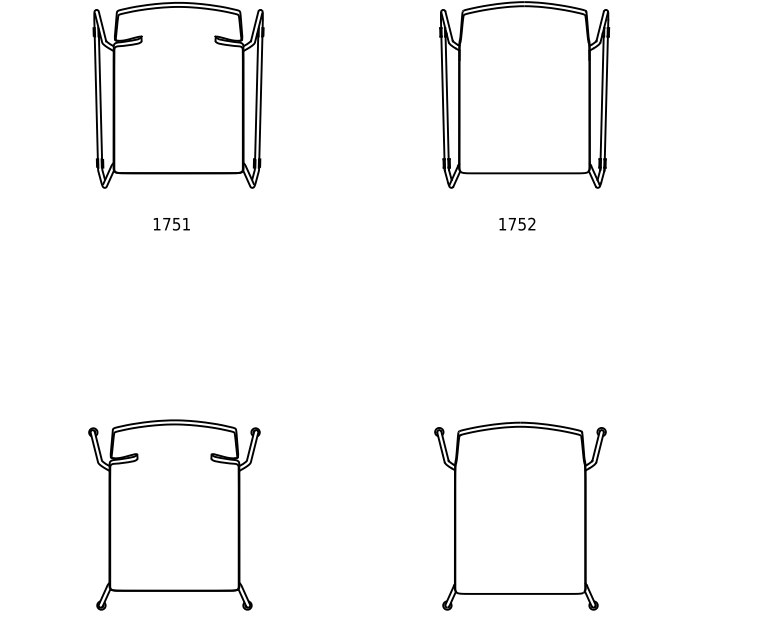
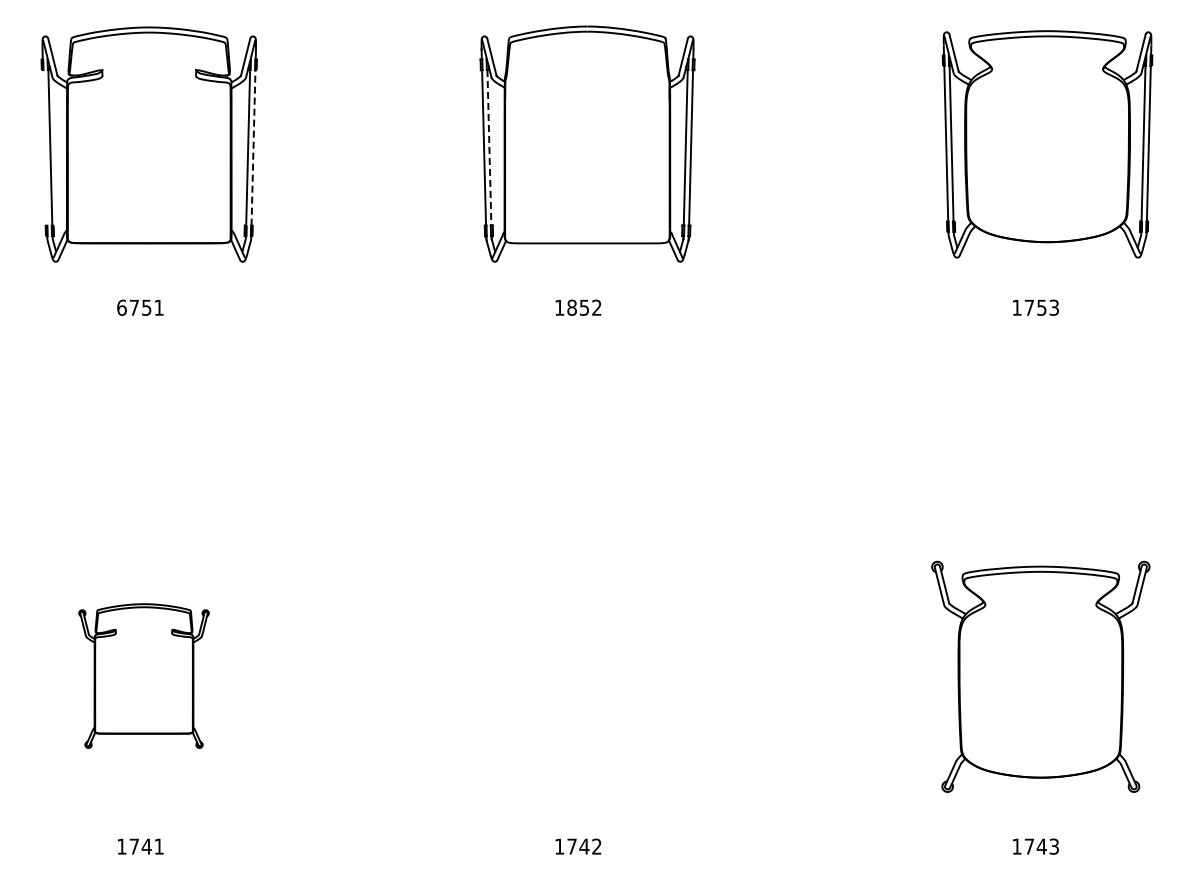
line: (96, 97) -> (45, 147), removed
line: (260, 97) -> (253, 147), solid -> dashed
line: (447, 97) -> (489, 147), solid -> dashed
text: (156, 223) -> (121, 307), 1751 -> 6751
text: (511, 223) -> (571, 307), 1752 -> 1852
part: (174, 514) -> (143, 675), size x0.6
part: (520, 516) -> (582, 677), removed

